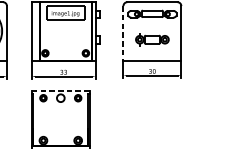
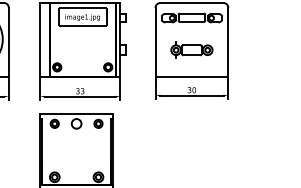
line: (123, 33) -> (155, 42), dashed -> solid
line: (60, 90) -> (76, 114), dashed -> solid

